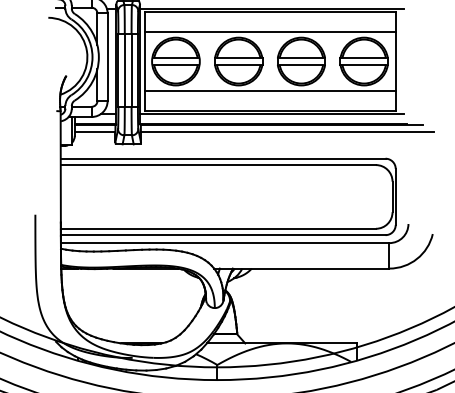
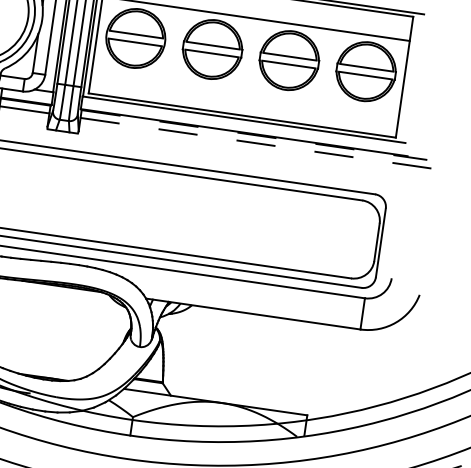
line: (269, 91) -> (245, 91), removed
line: (282, 125) -> (254, 135), solid -> dashed
line: (287, 131) -> (259, 143), solid -> dashed

